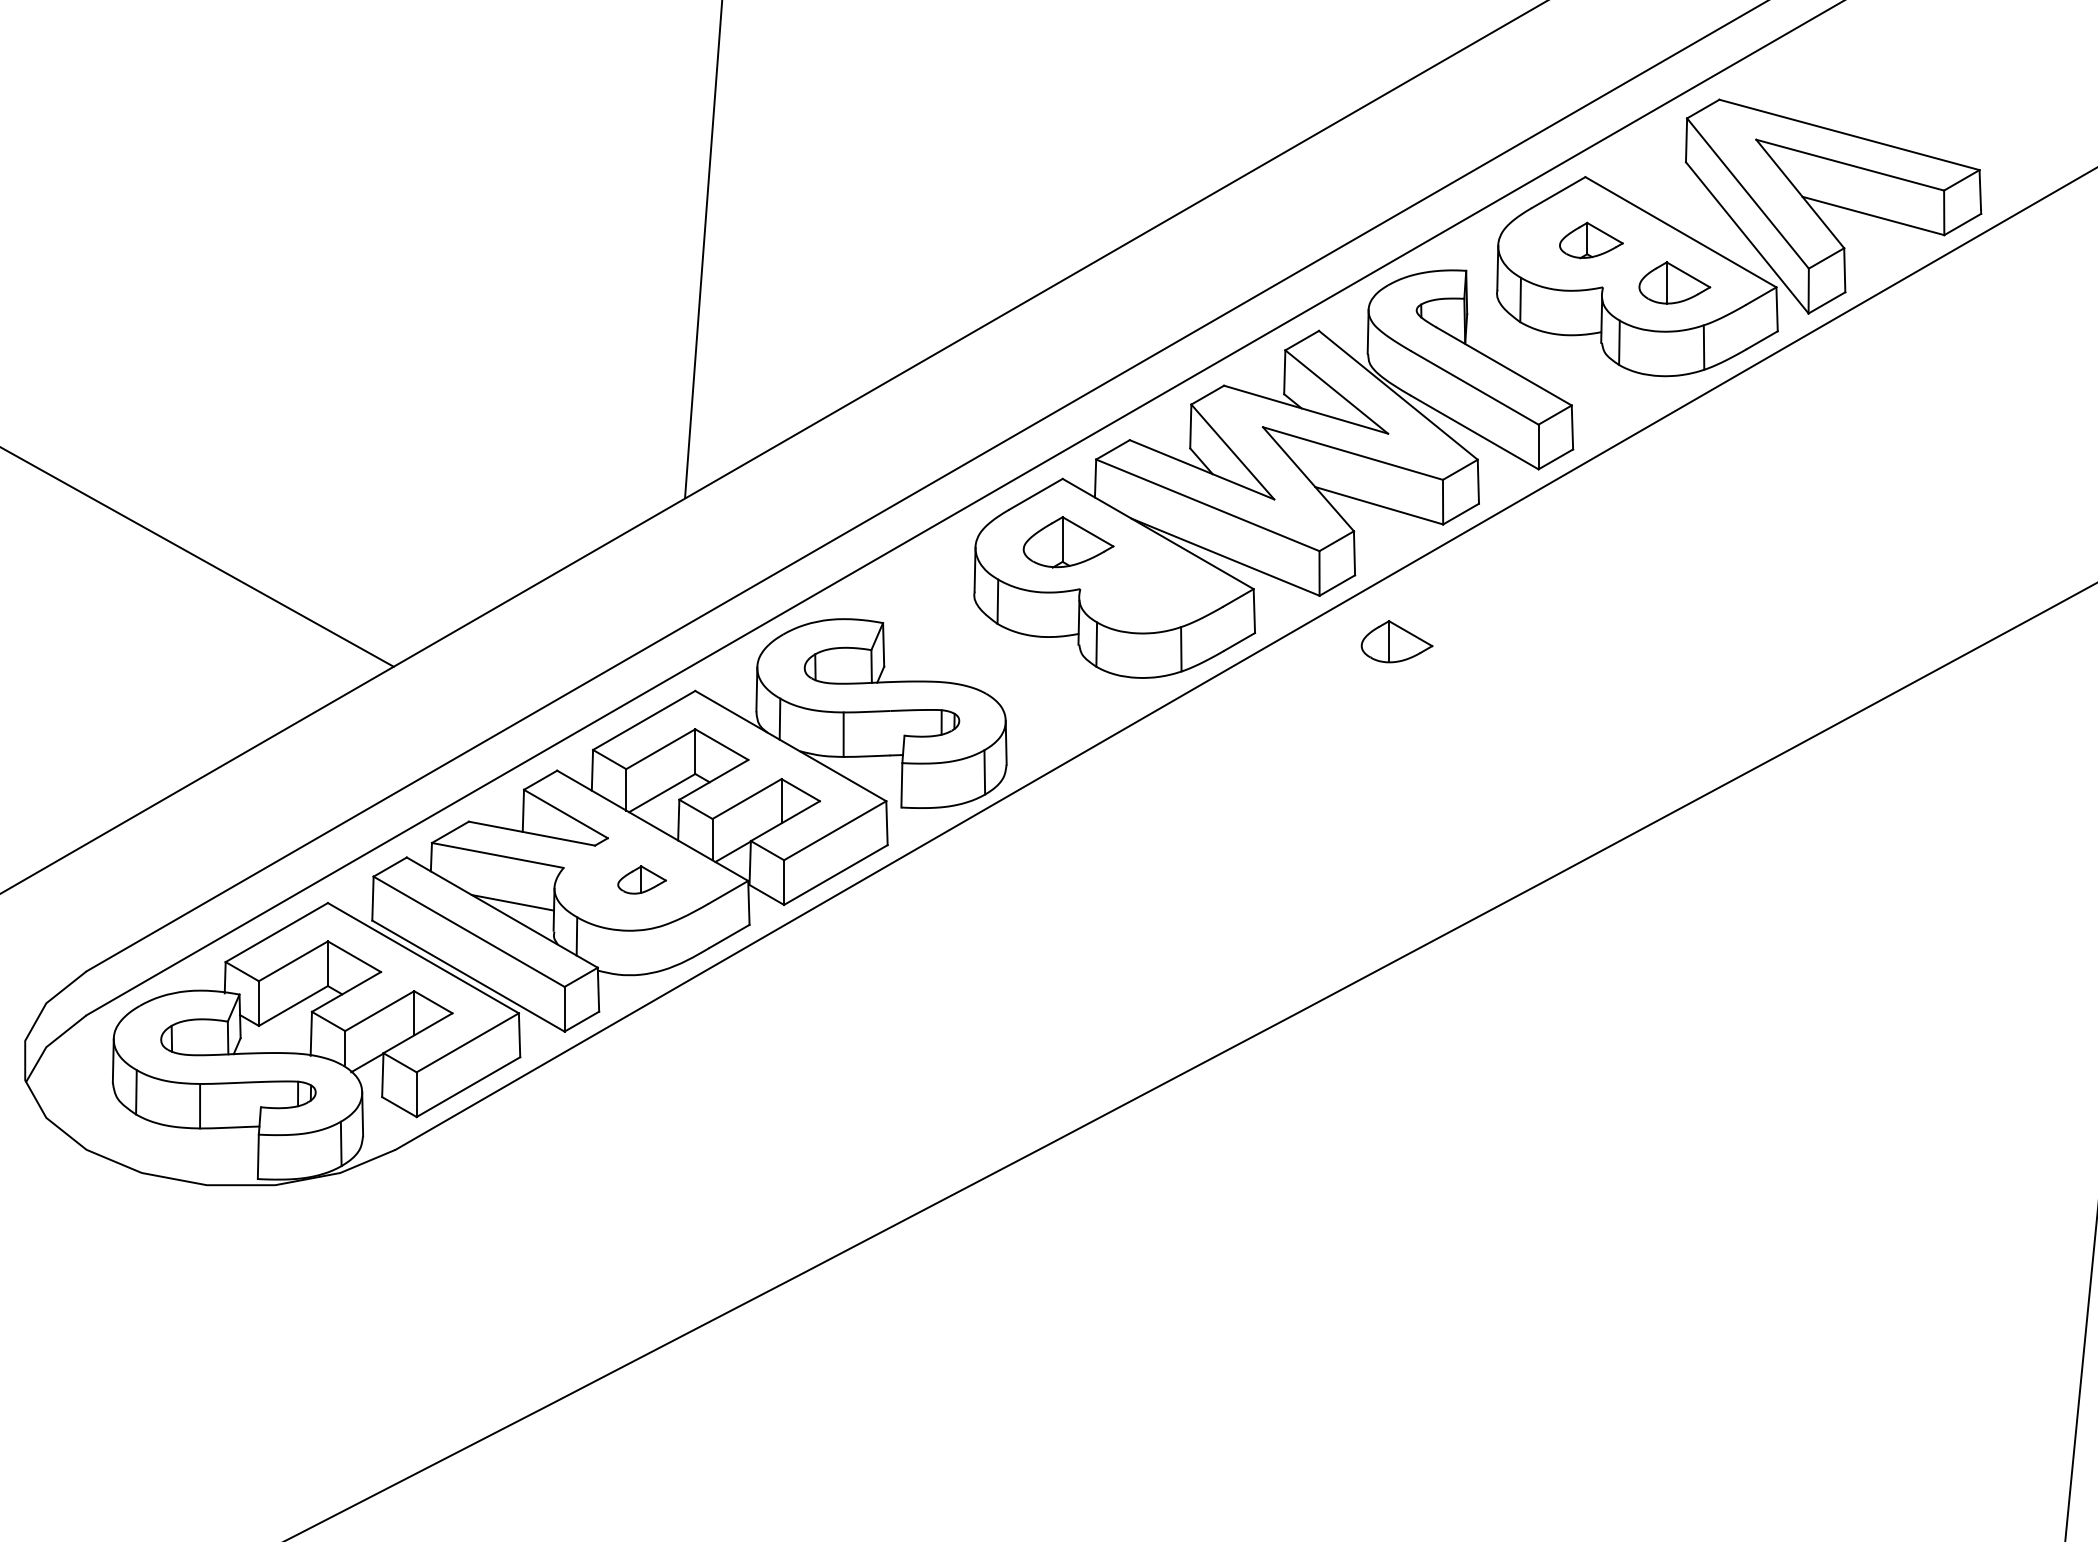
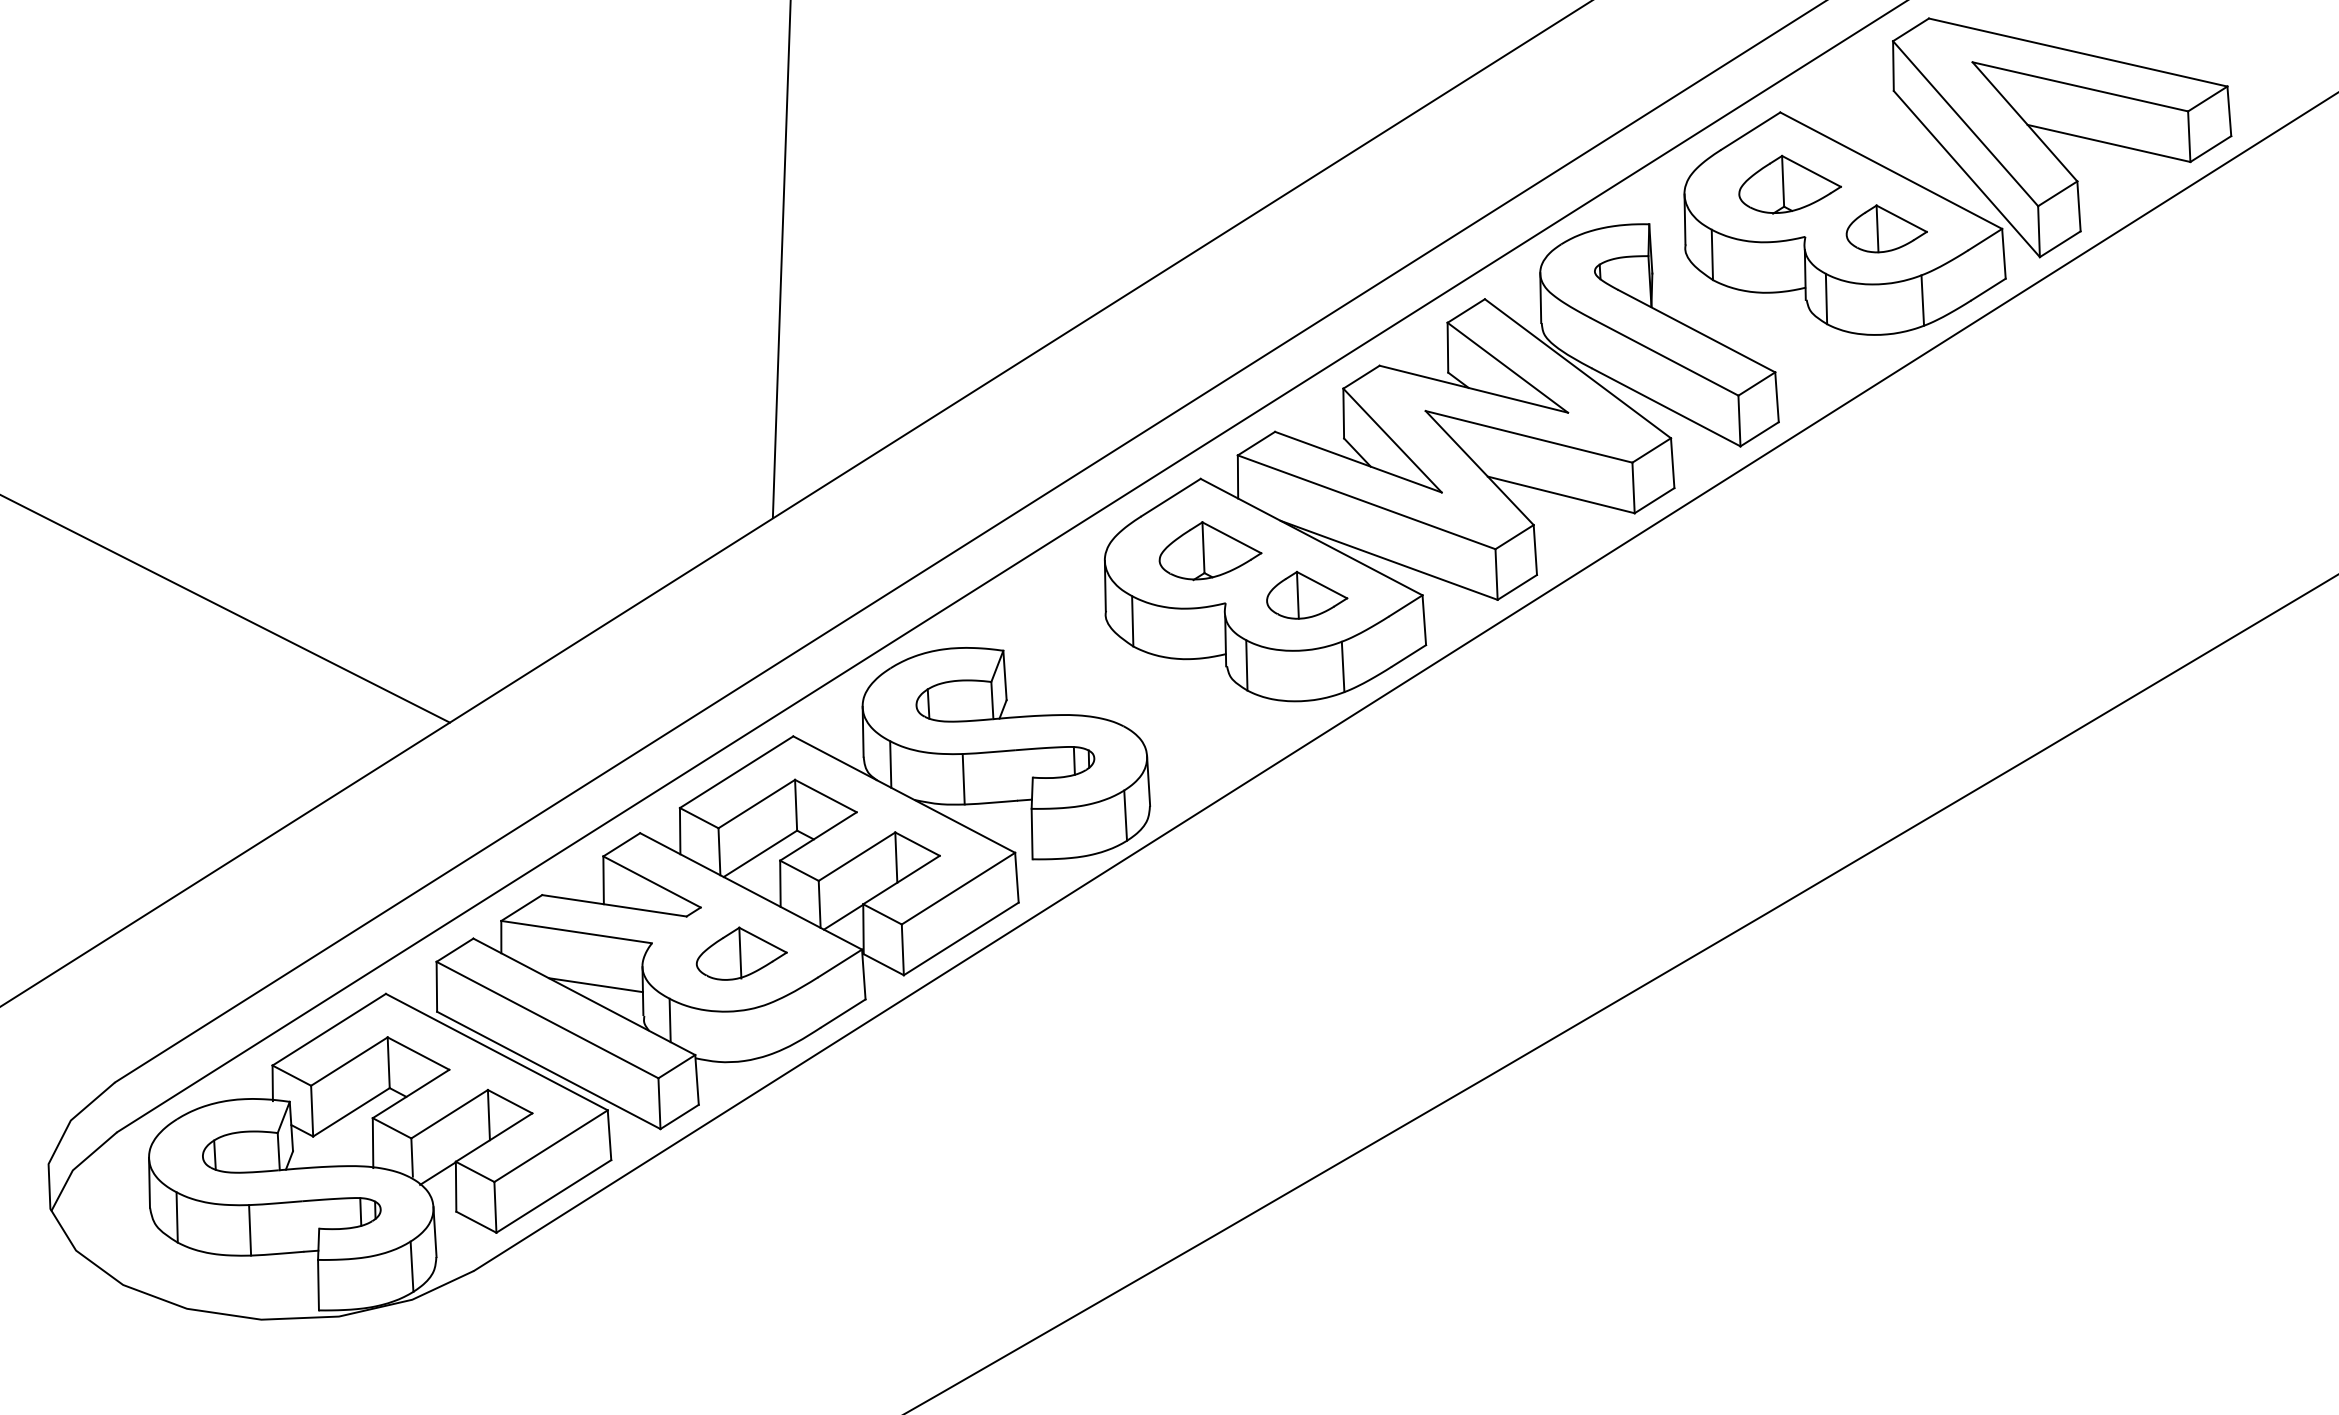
part: (1591, 240) -> (1790, 184), size x1.43
part: (1396, 641) -> (1306, 594), moved
part: (641, 879) -> (740, 952), size x1.67

